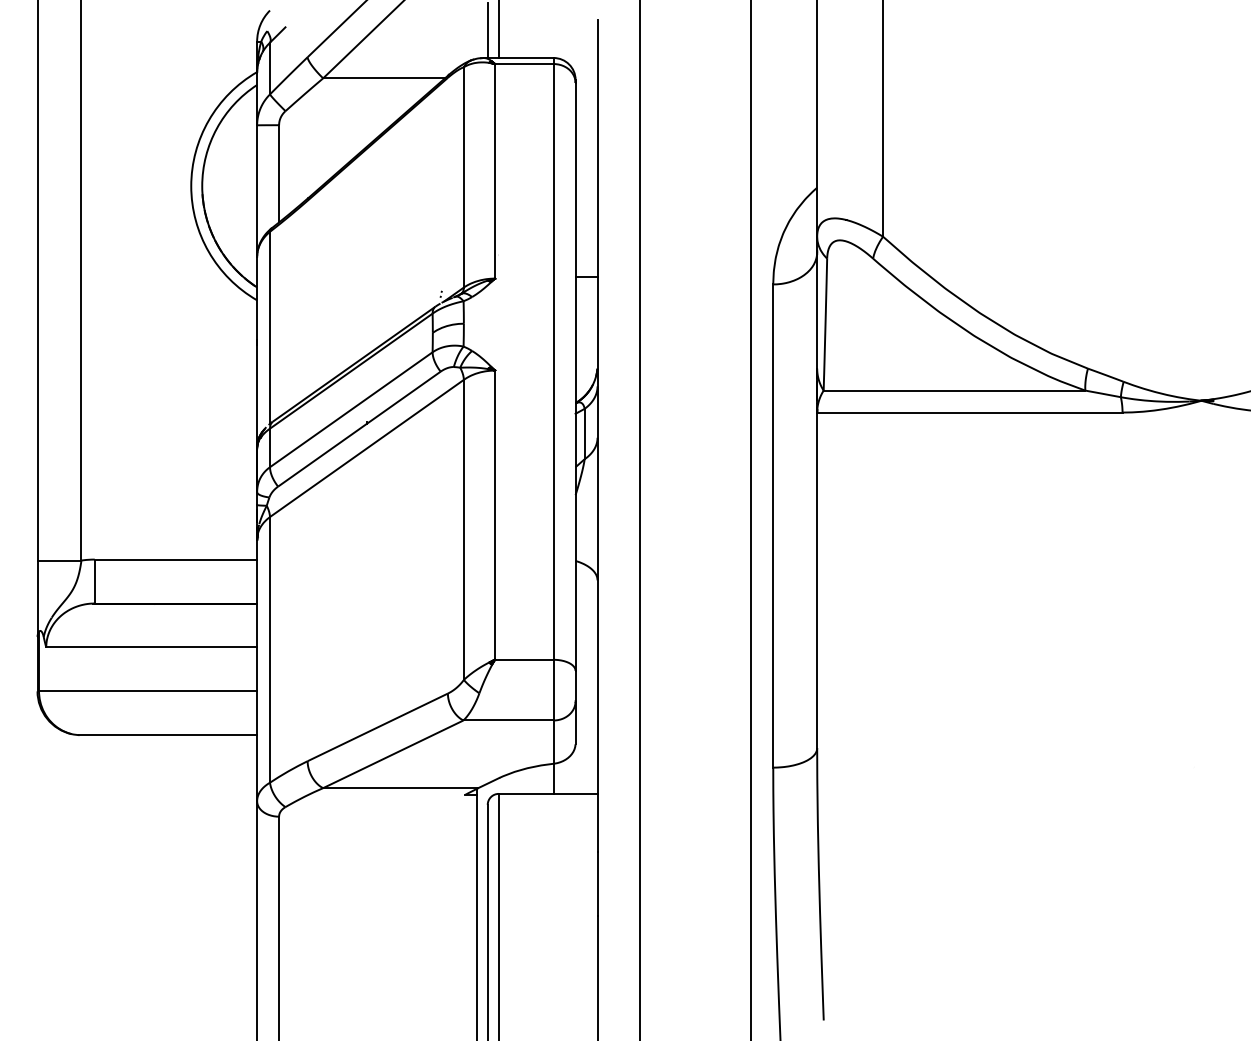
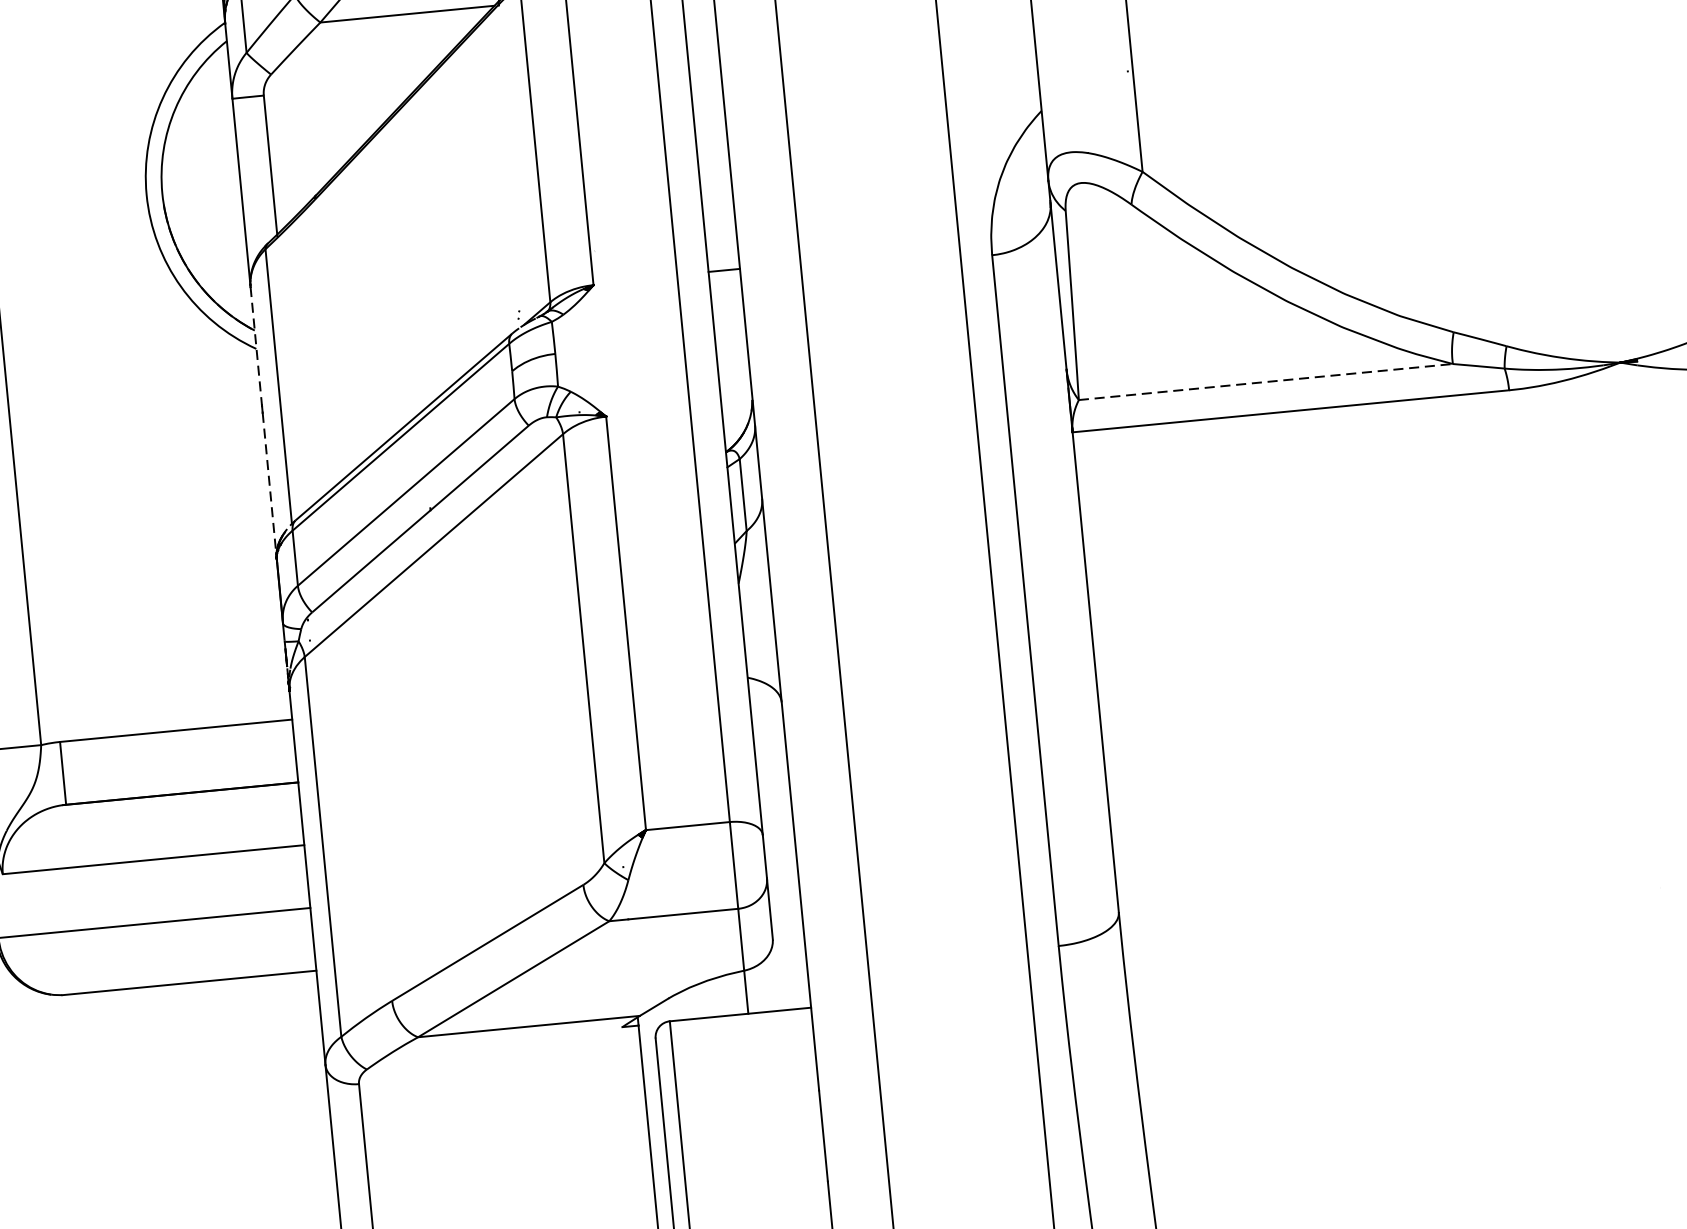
line: (257, 351) -> (264, 422), solid -> dashed
line: (954, 390) -> (1265, 381), solid -> dashed

